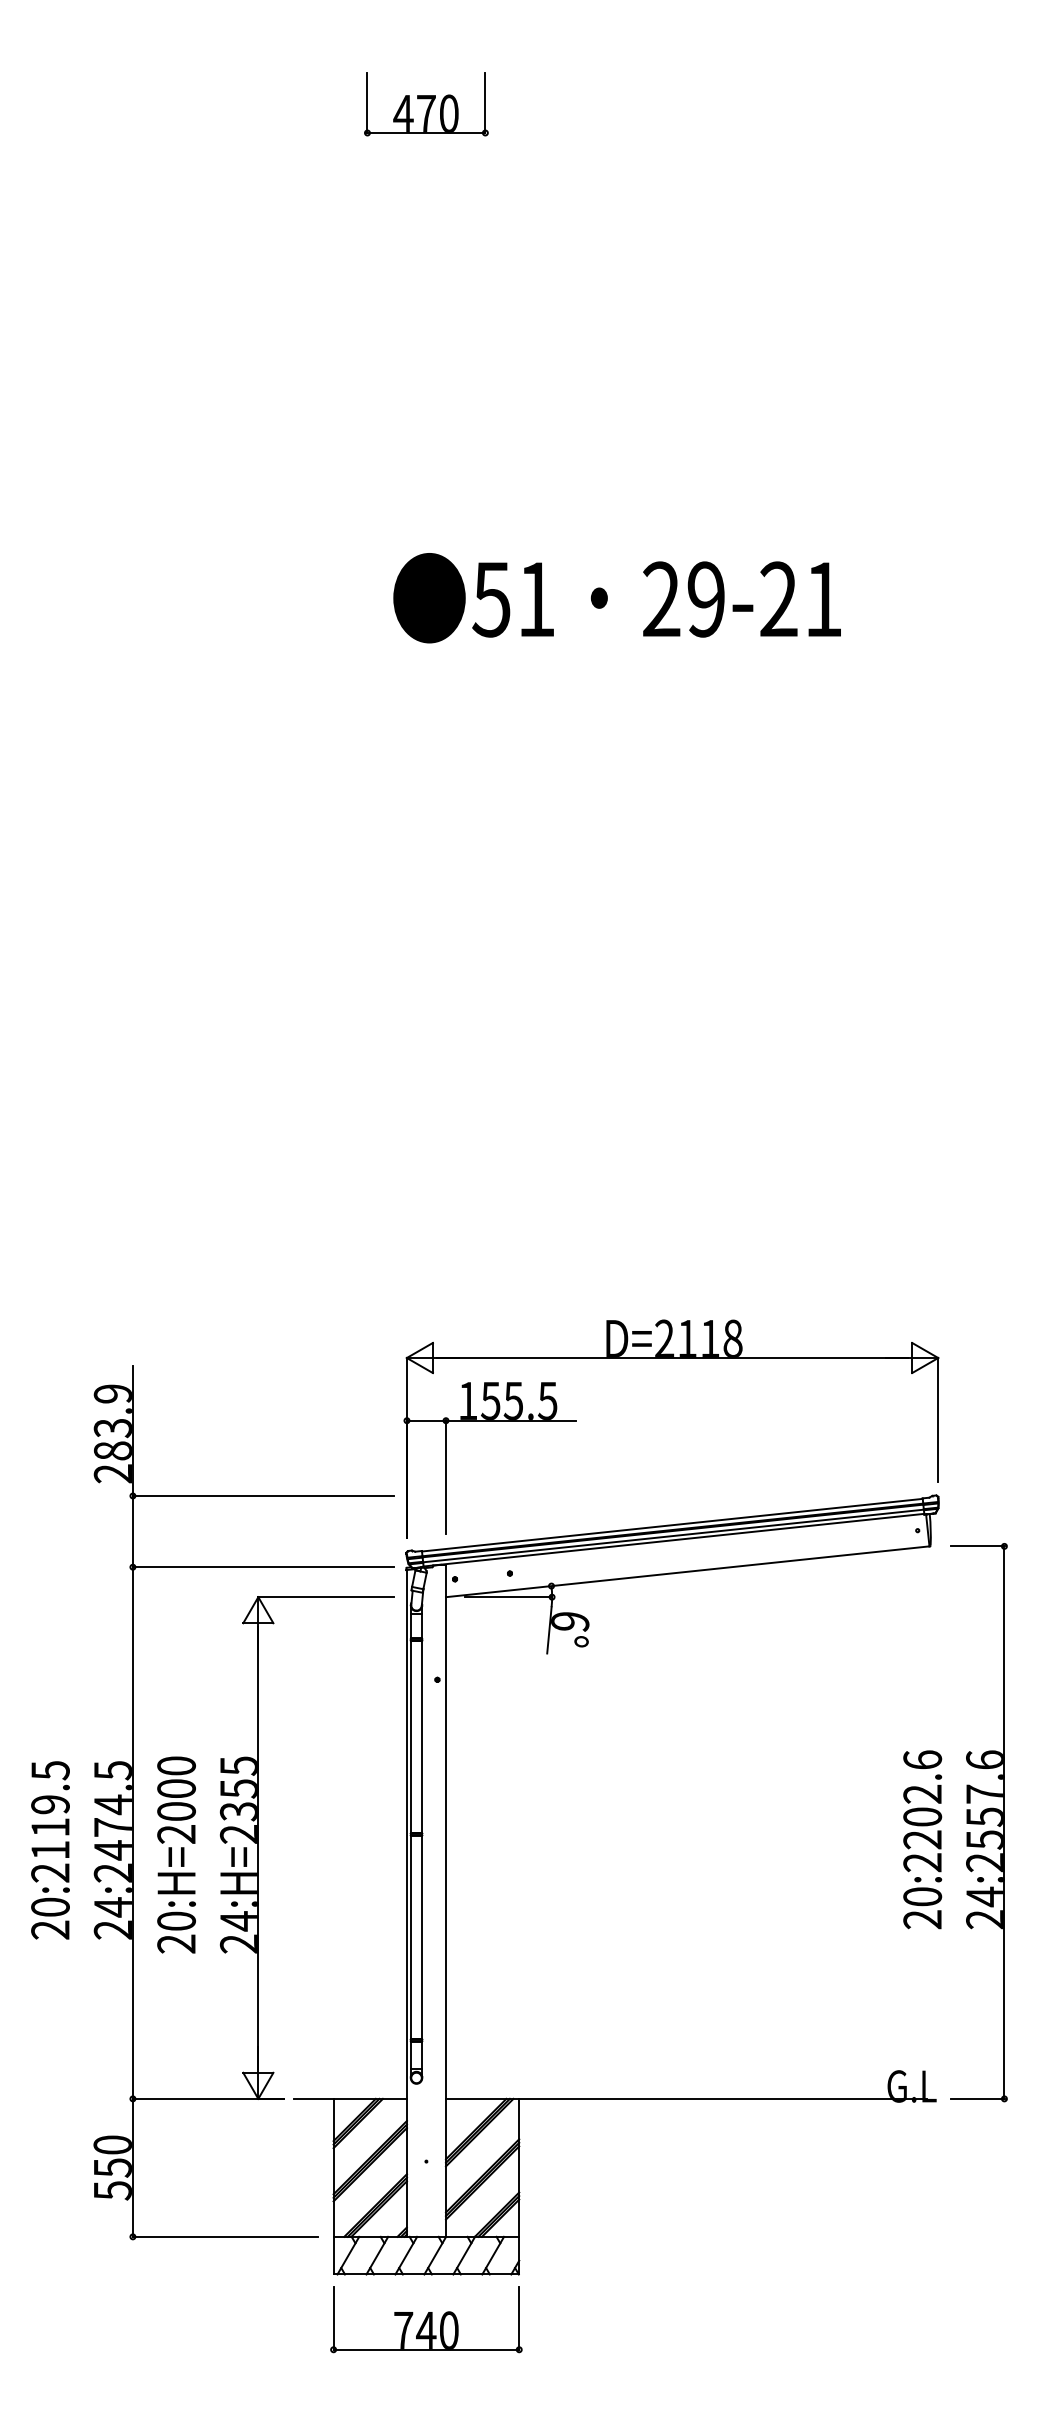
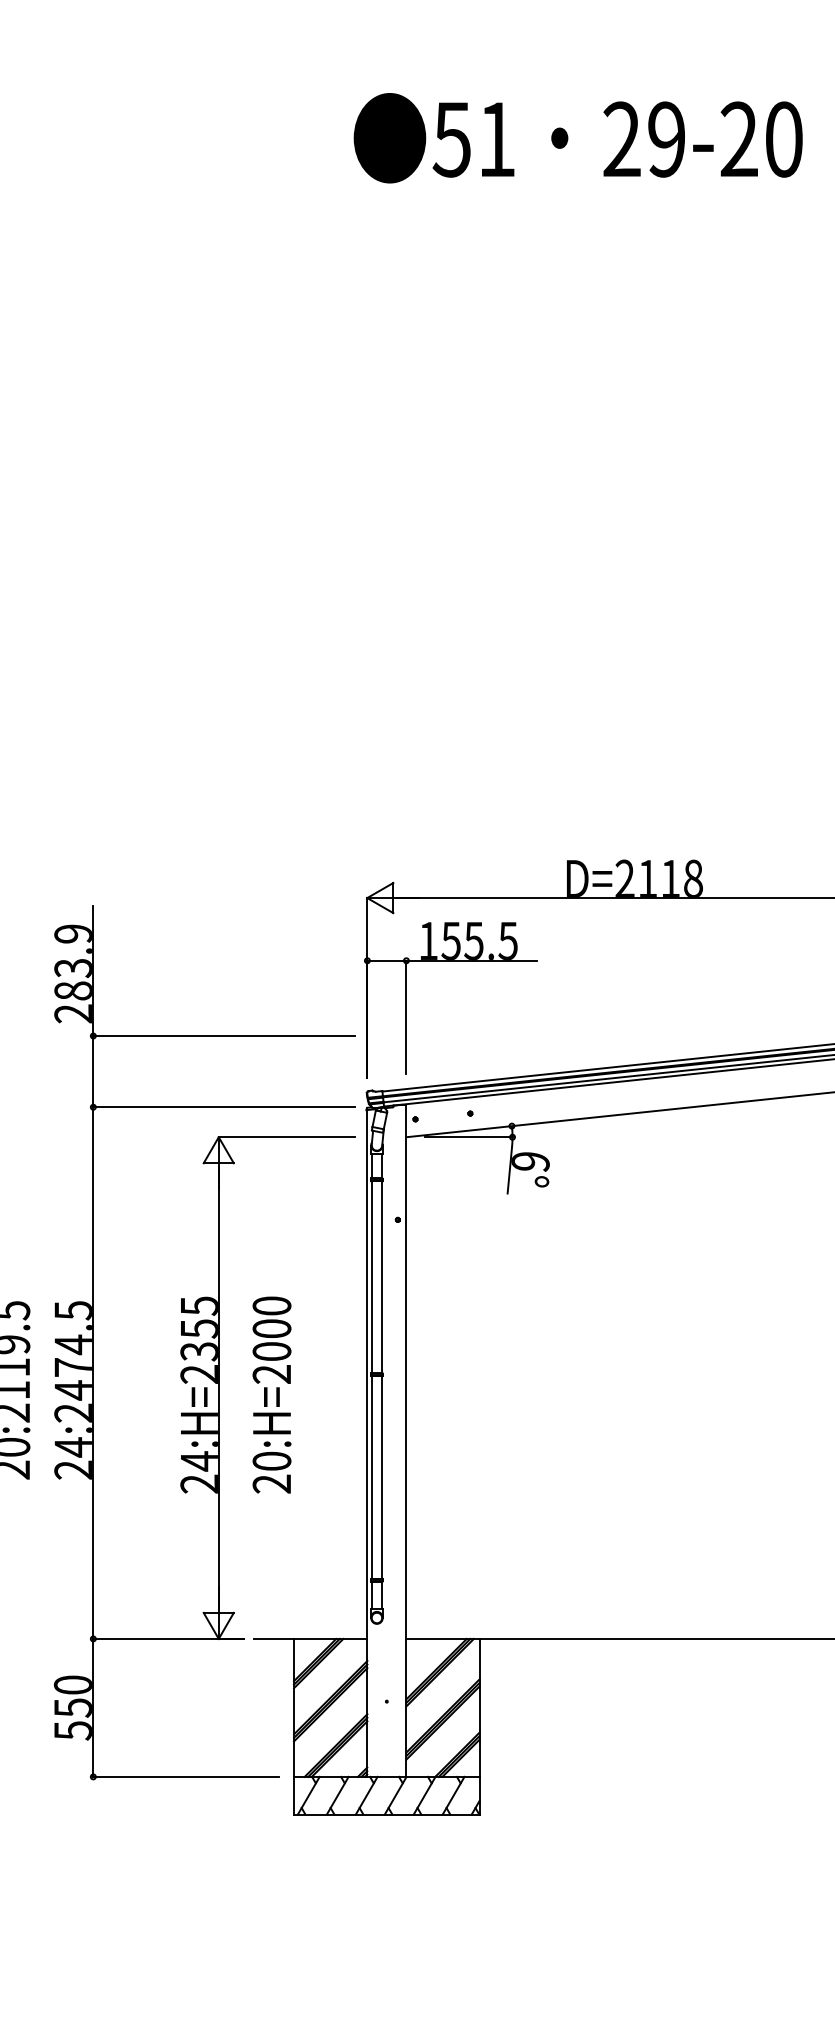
text: (823, 599) -> (783, 139), 29-21 -> 29-20
text: (176, 1854) -> (271, 1394), moved
part: (426, 2319) -> (386, 1859), removed

